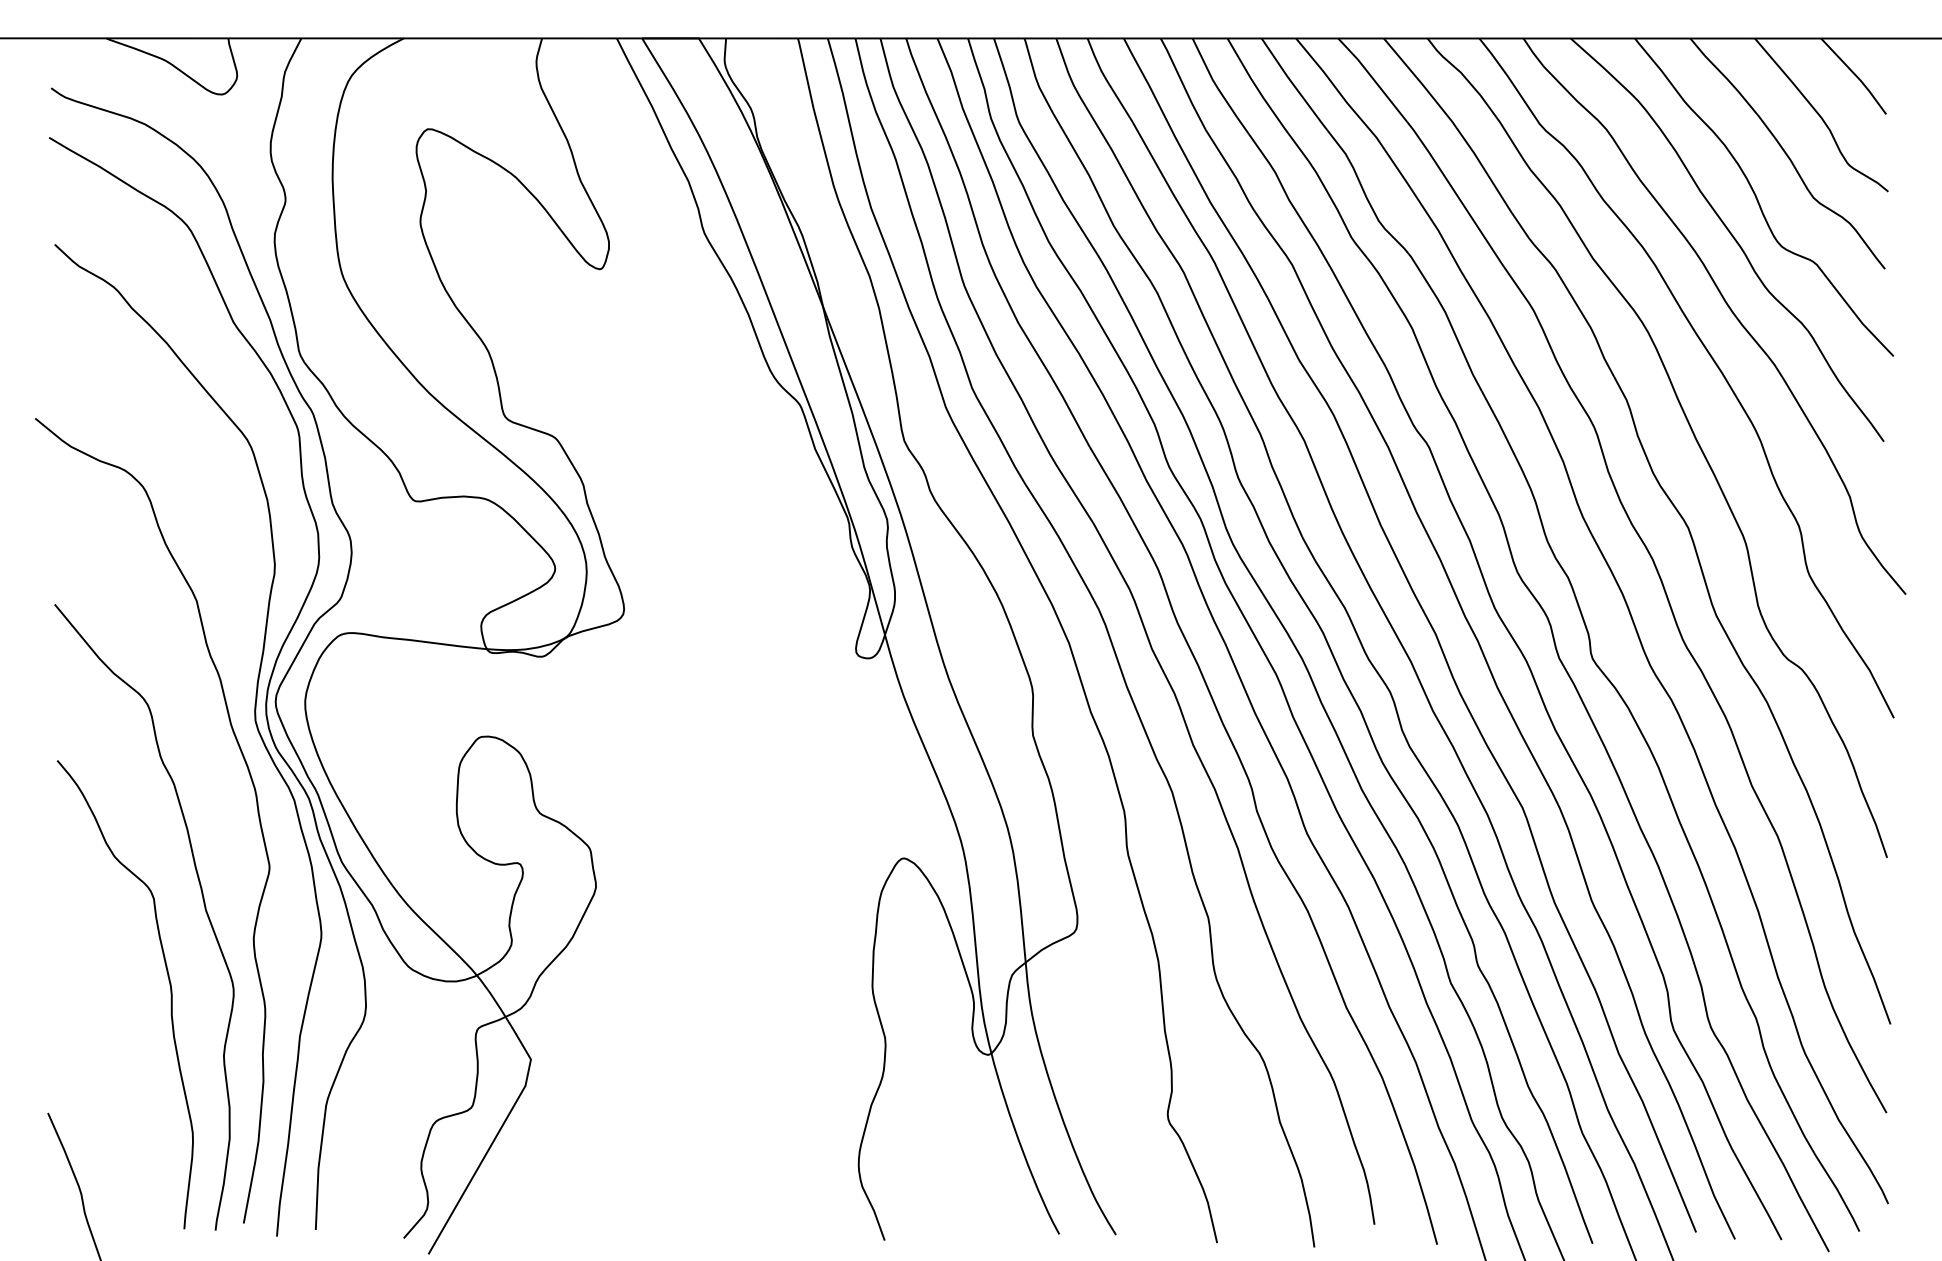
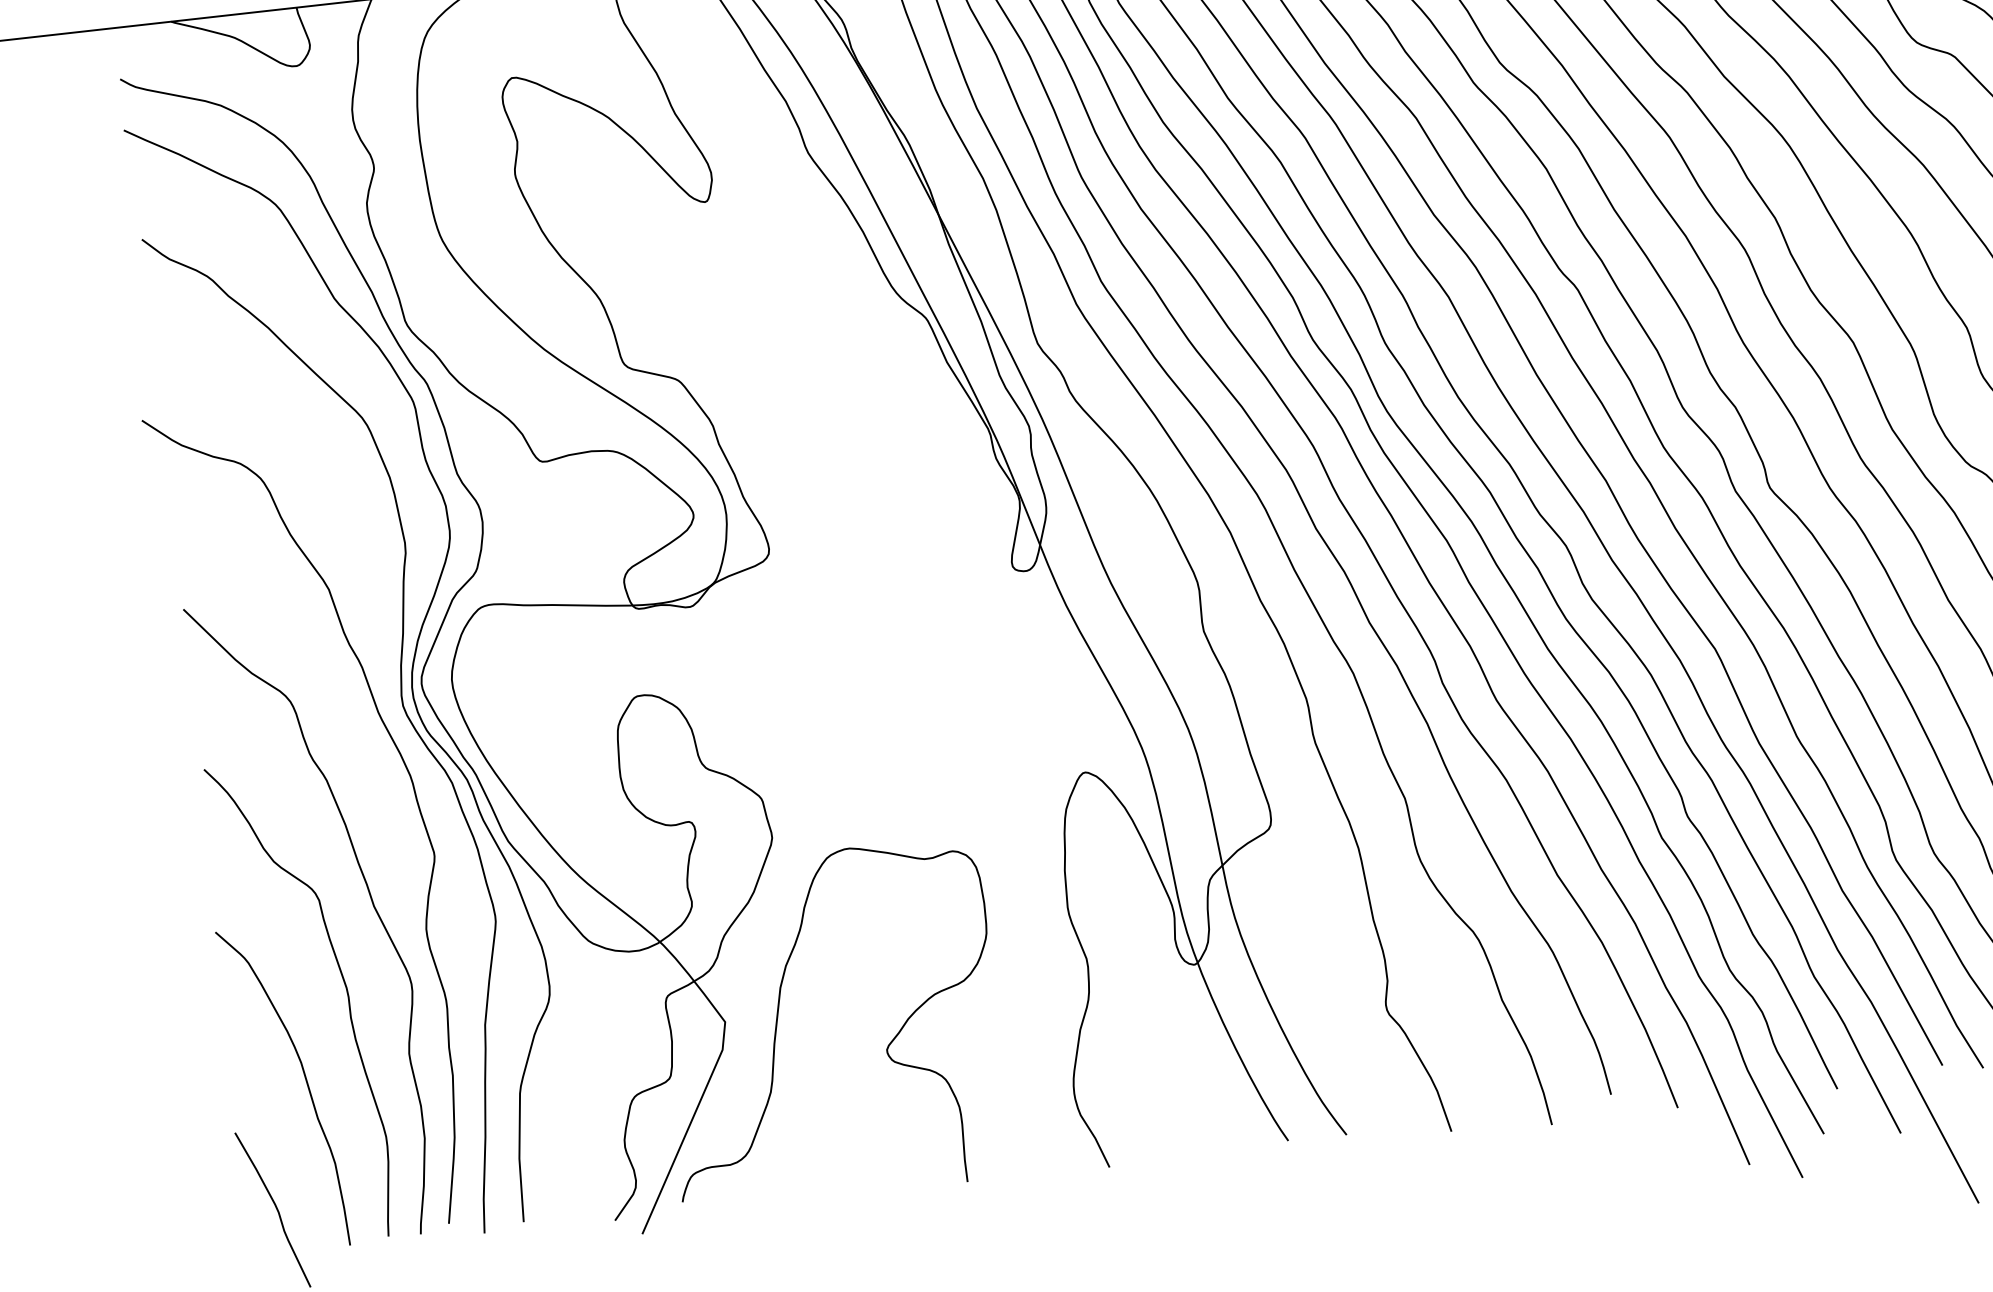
curve: (582, 1061) -> (778, 1018), added
curve: (121, 1072) -> (305, 1082), added

